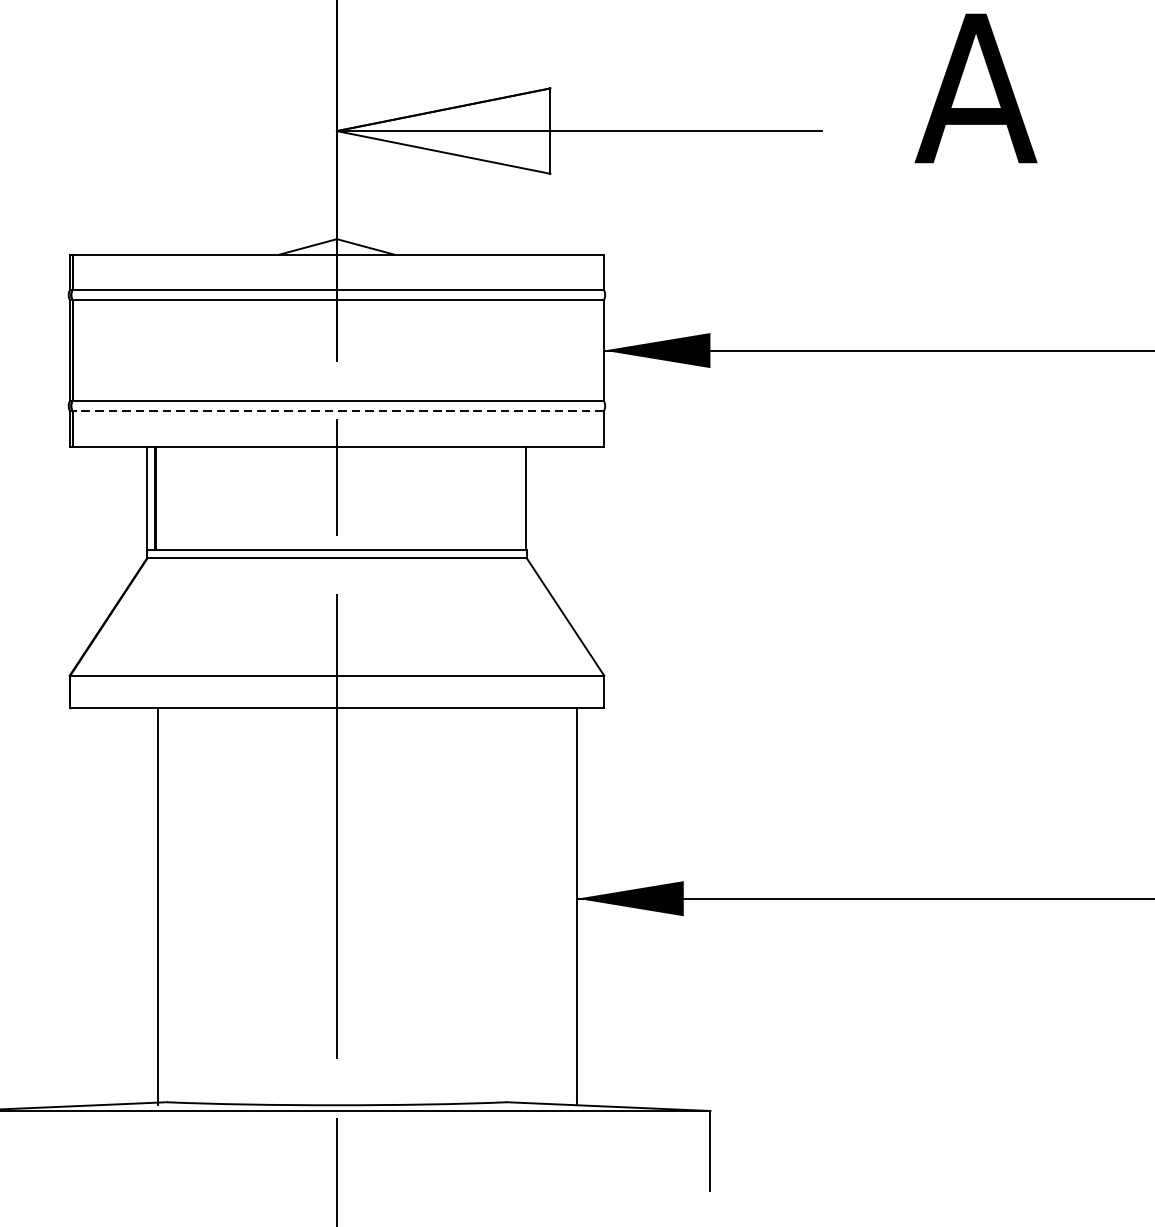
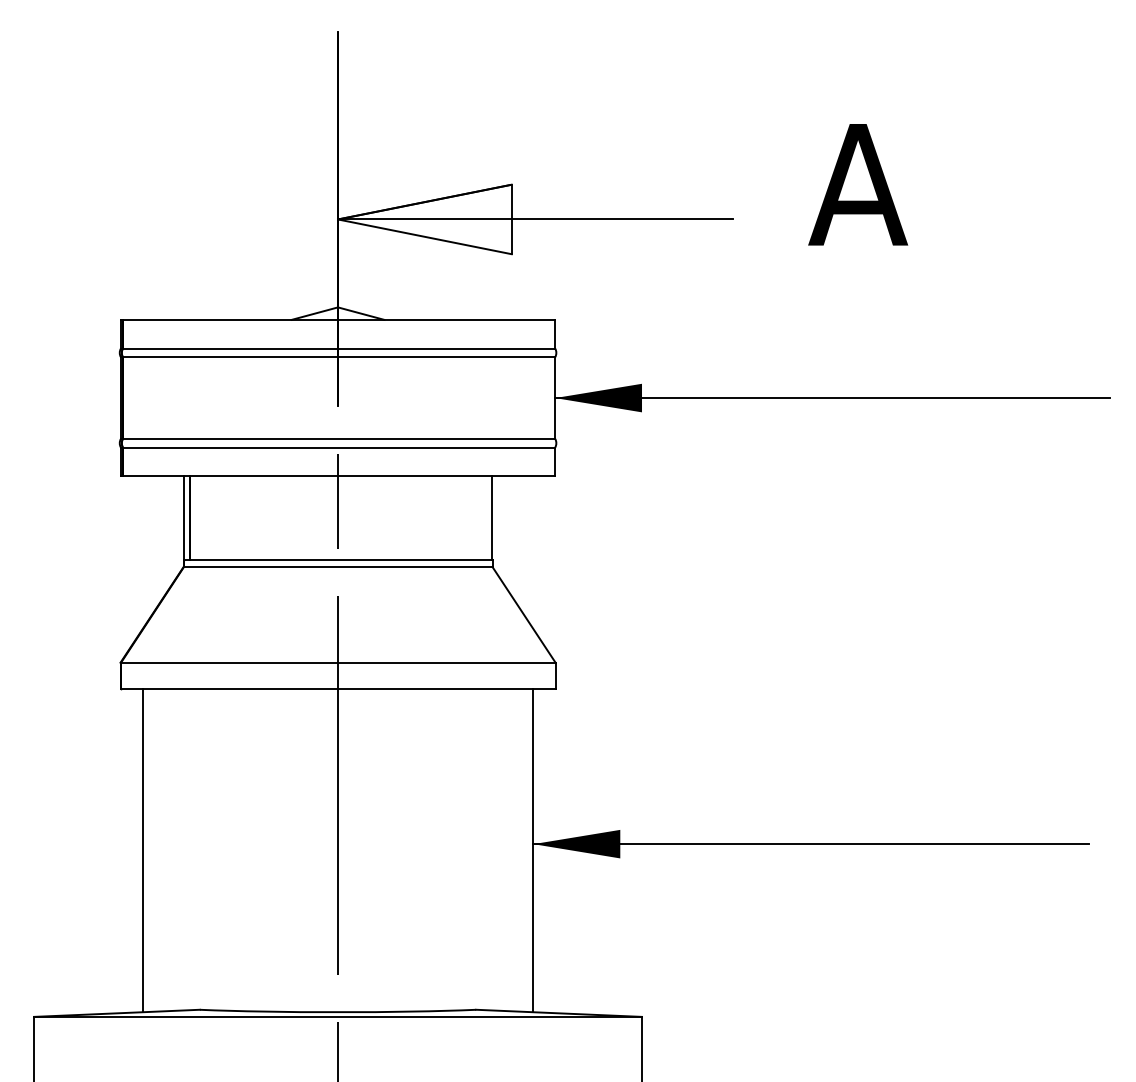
line: (337, 411) -> (338, 447), dashed -> solid
line: (158, 906) -> (142, 850), moved

